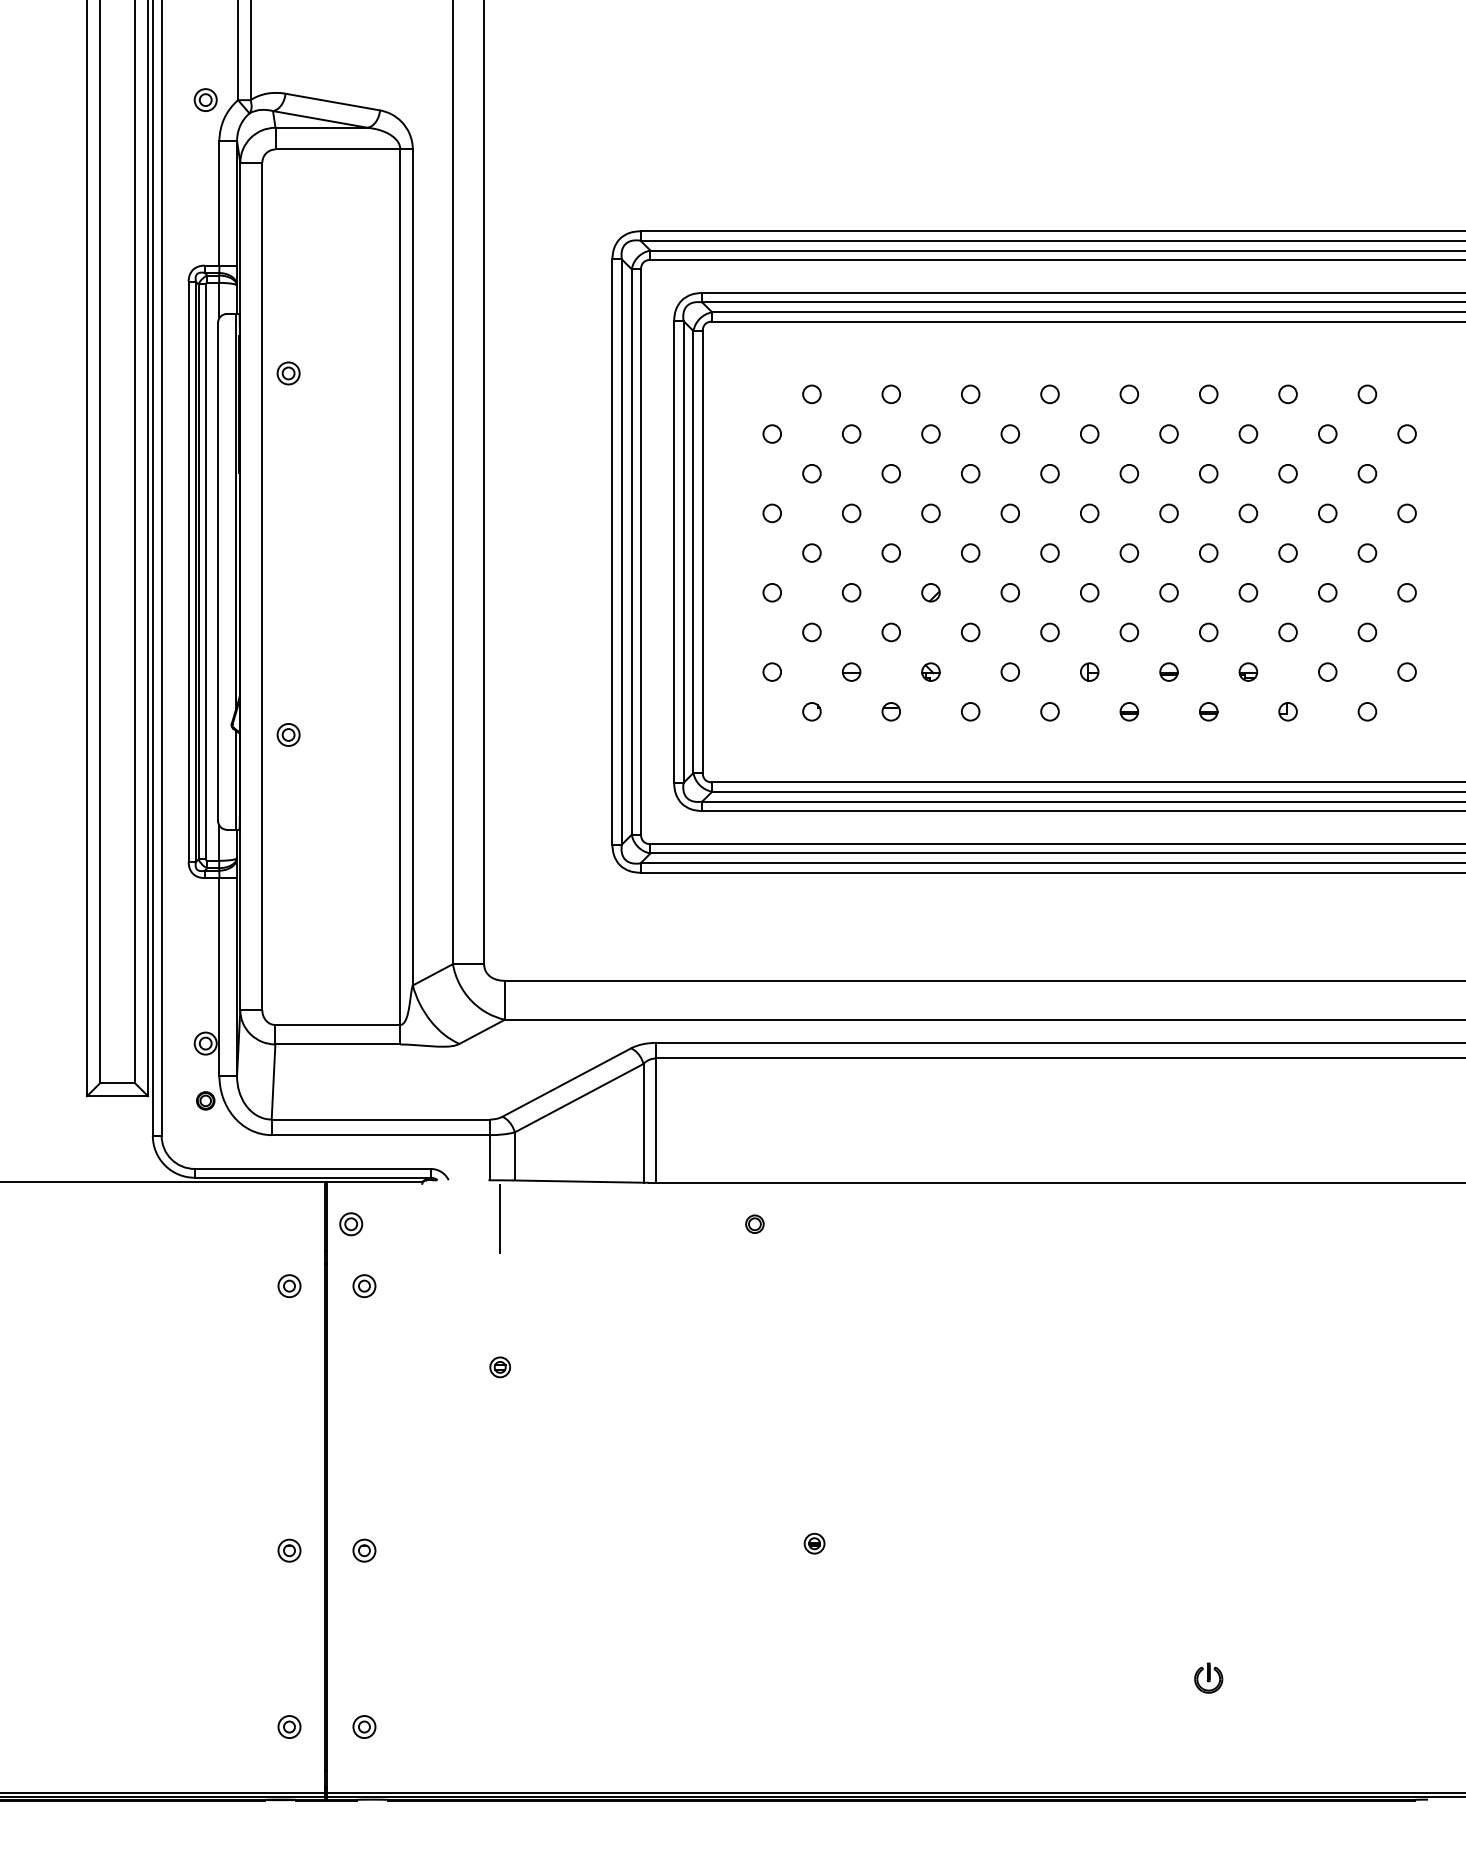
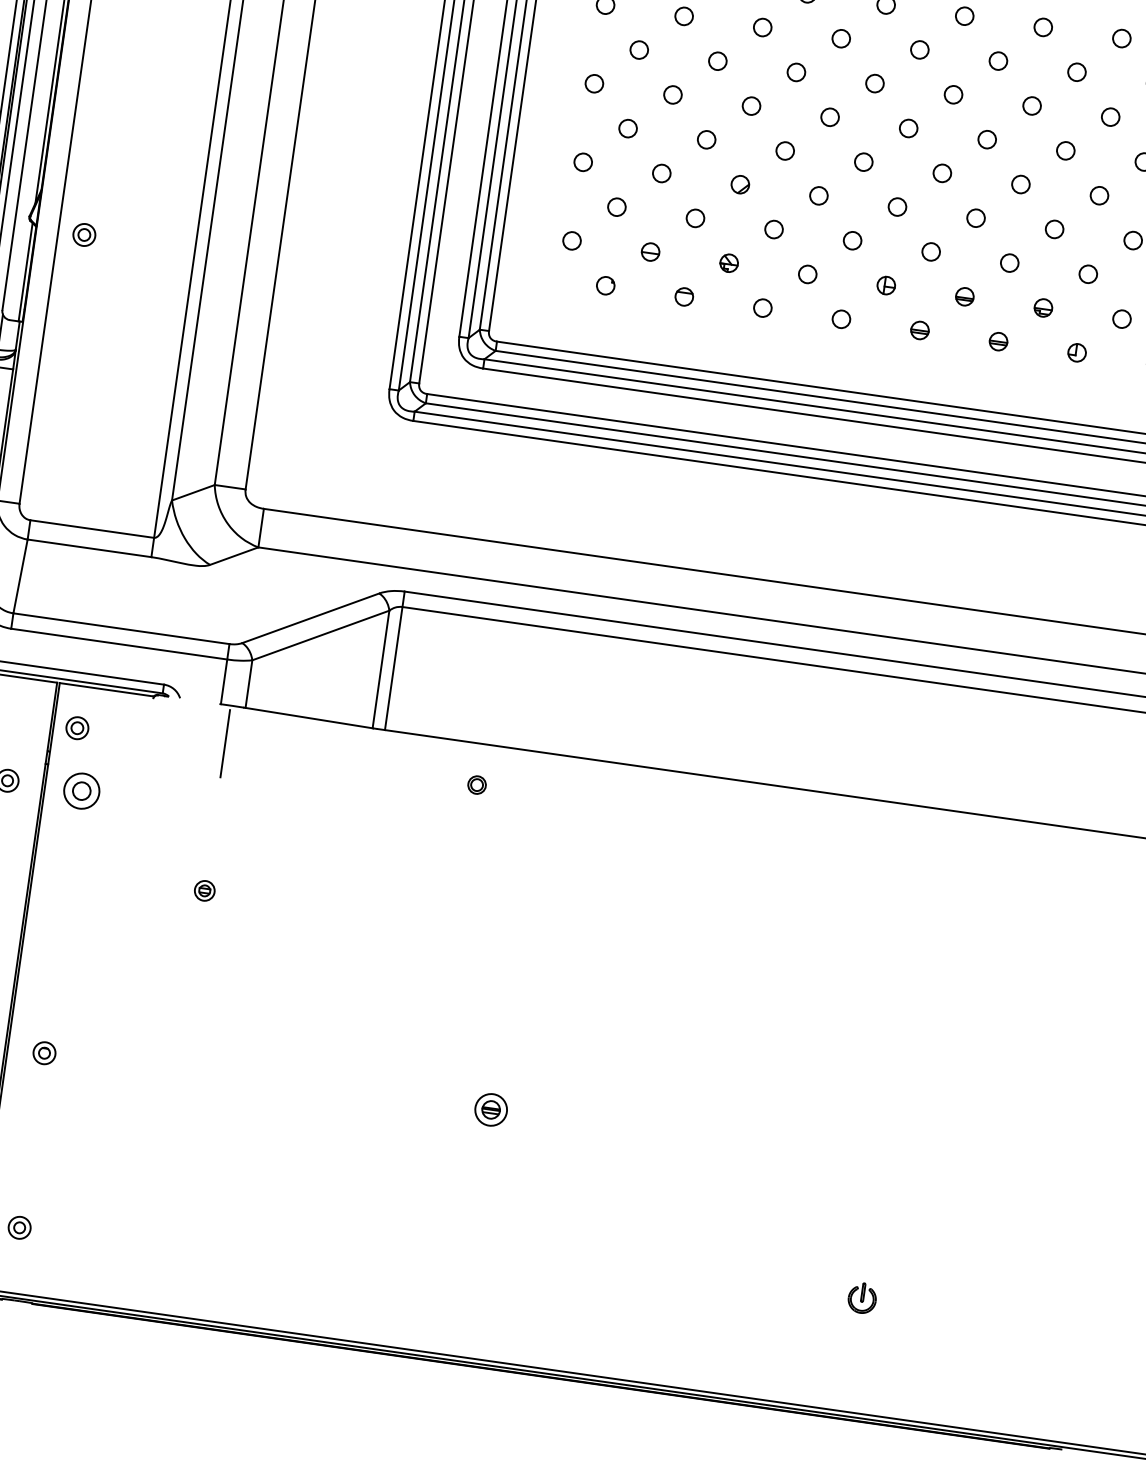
part: (364, 1286) -> (81, 791), size x1.6
part: (814, 1543) -> (491, 1109), size x1.6

